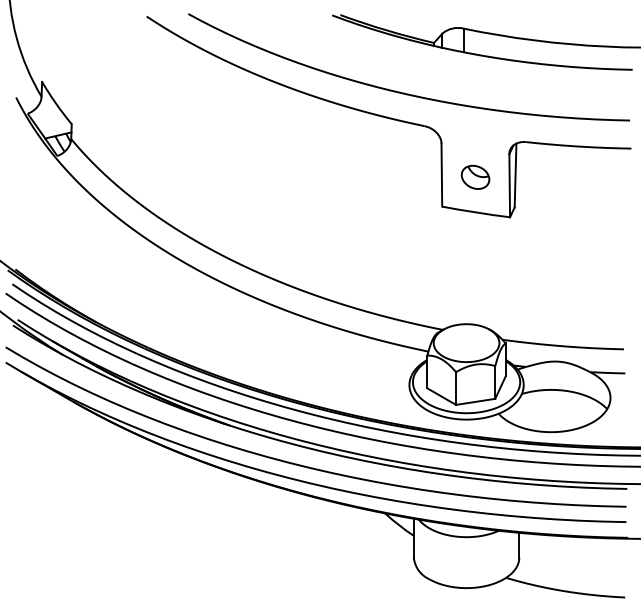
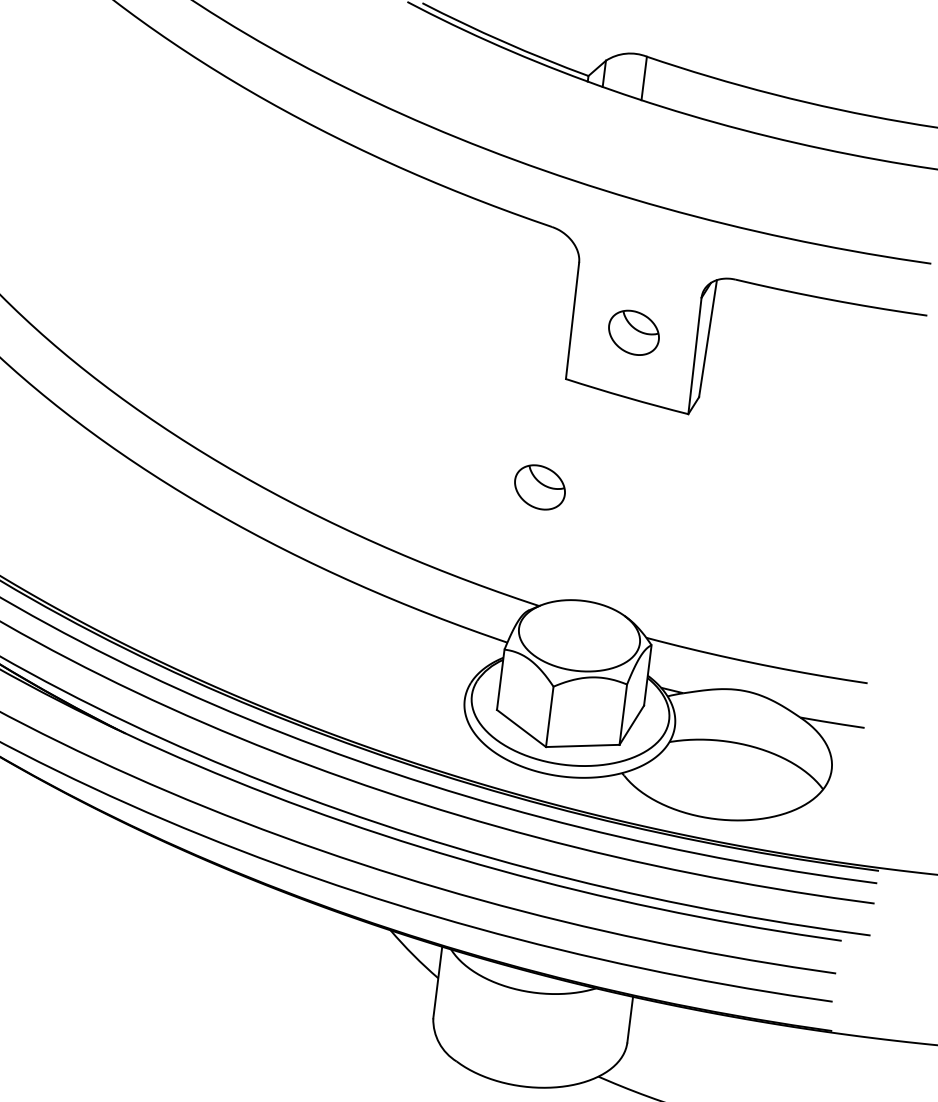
part: (435, 265) -> (540, 485), added

